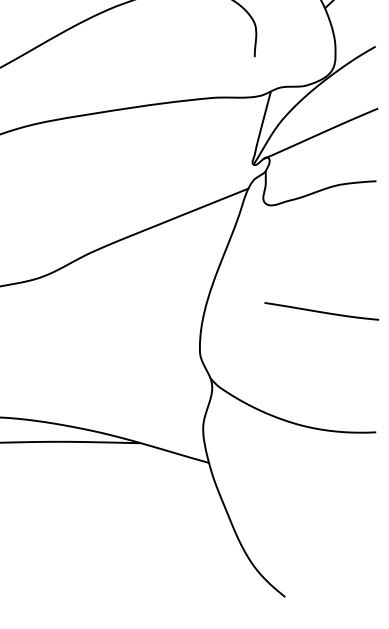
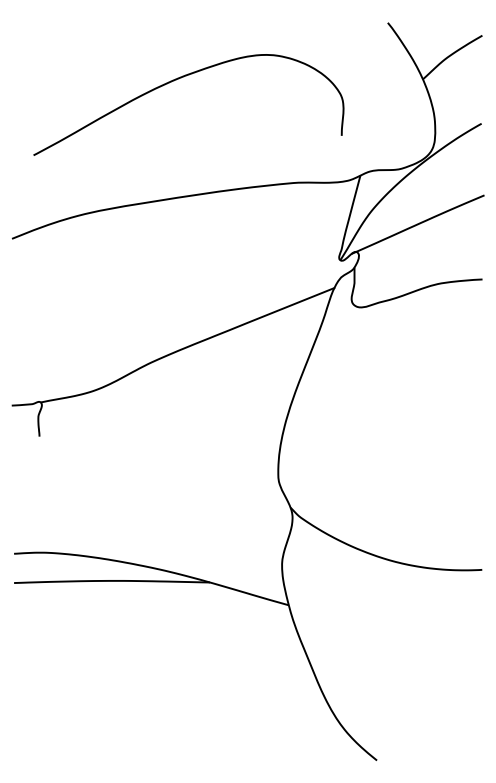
curve: (321, 311) -> (419, 430), removed

